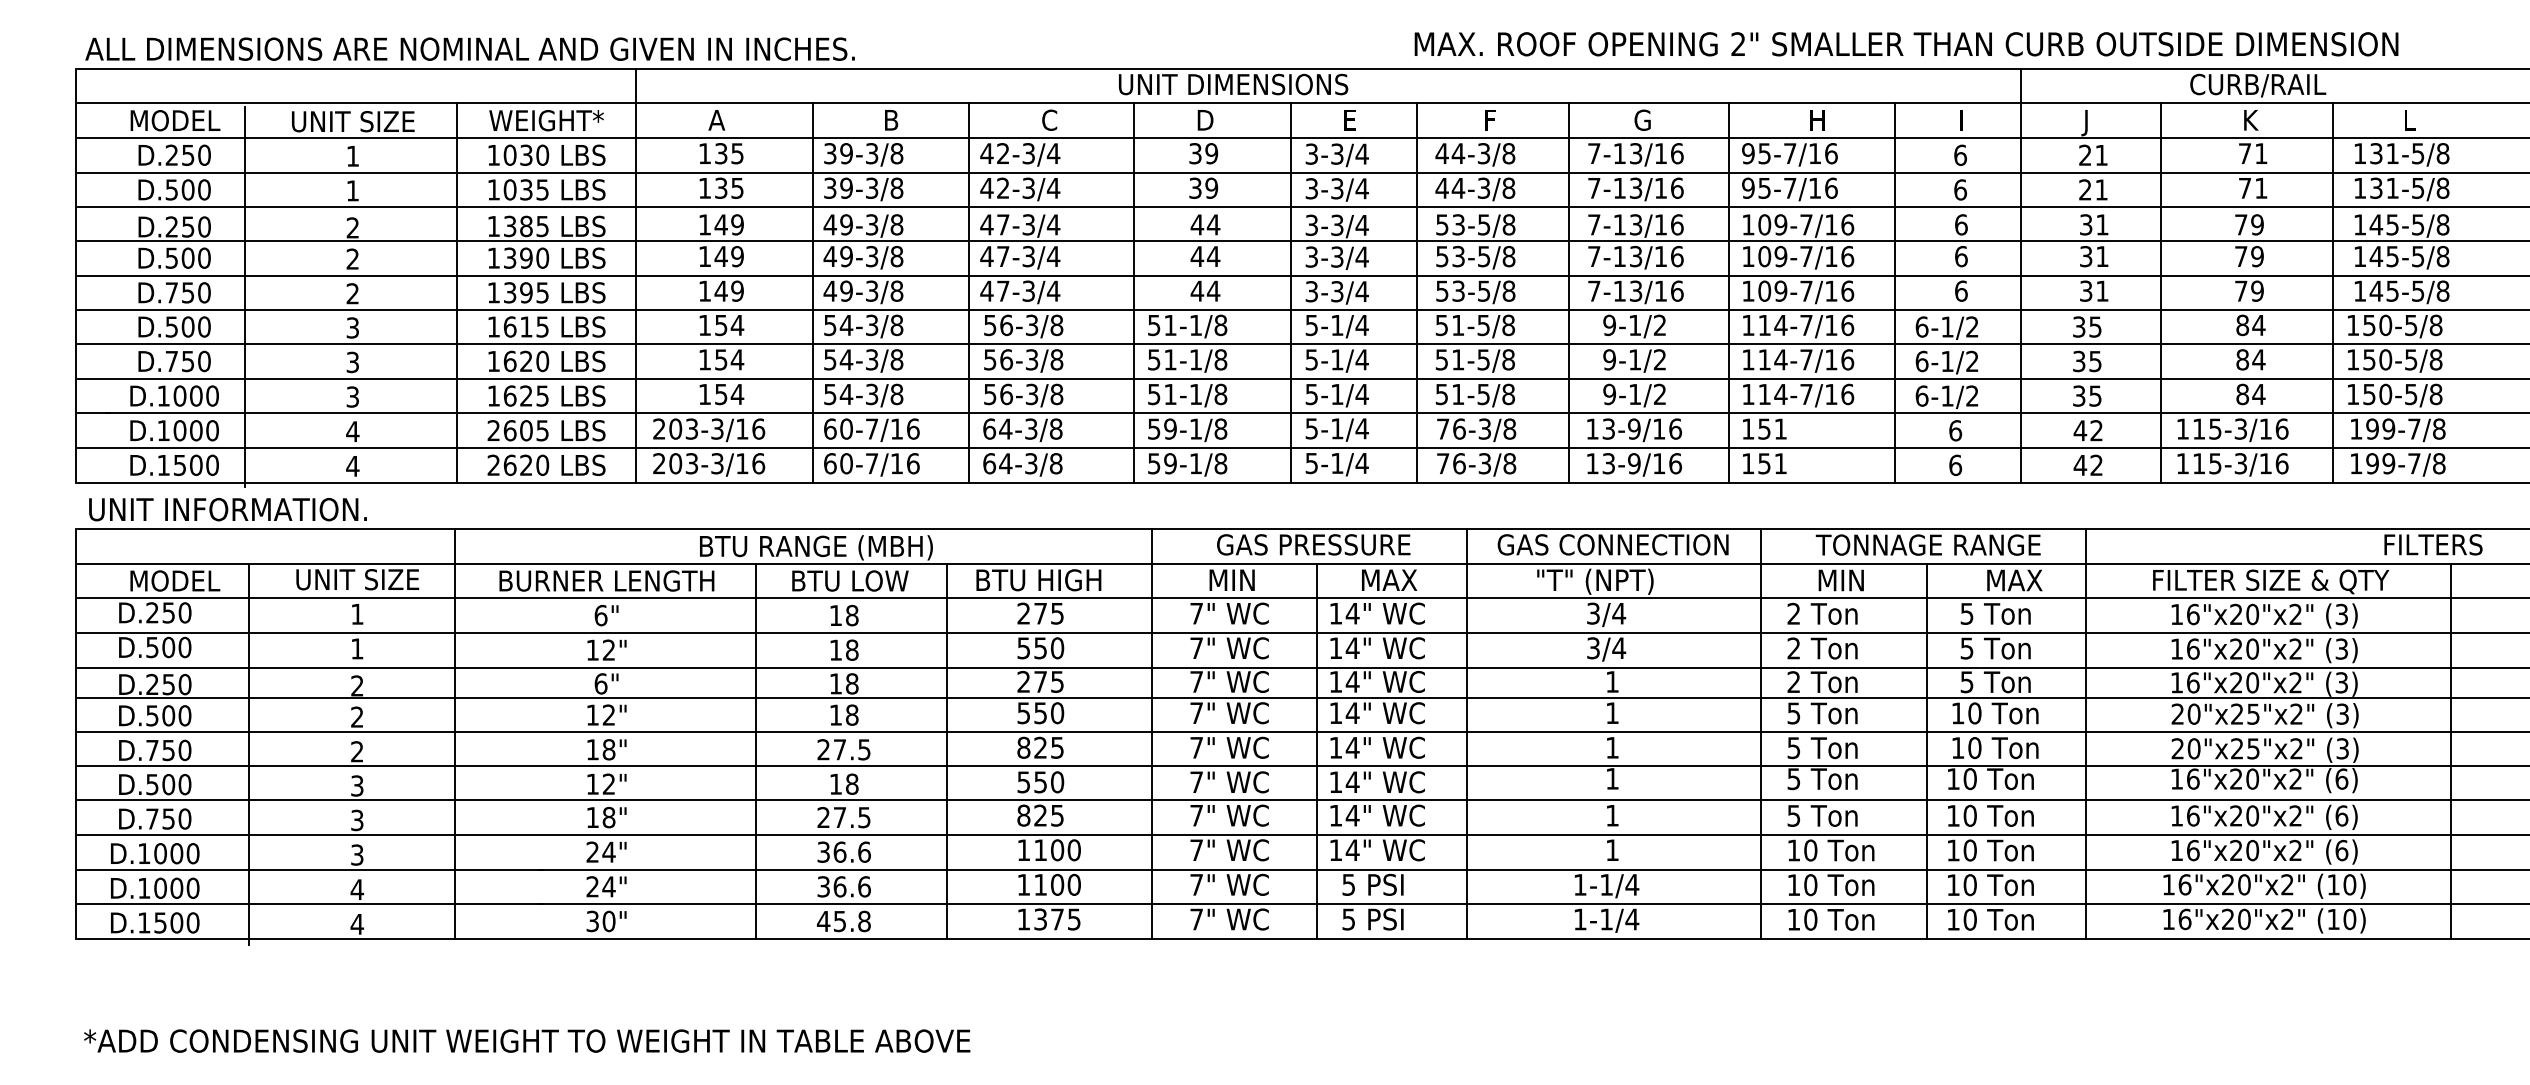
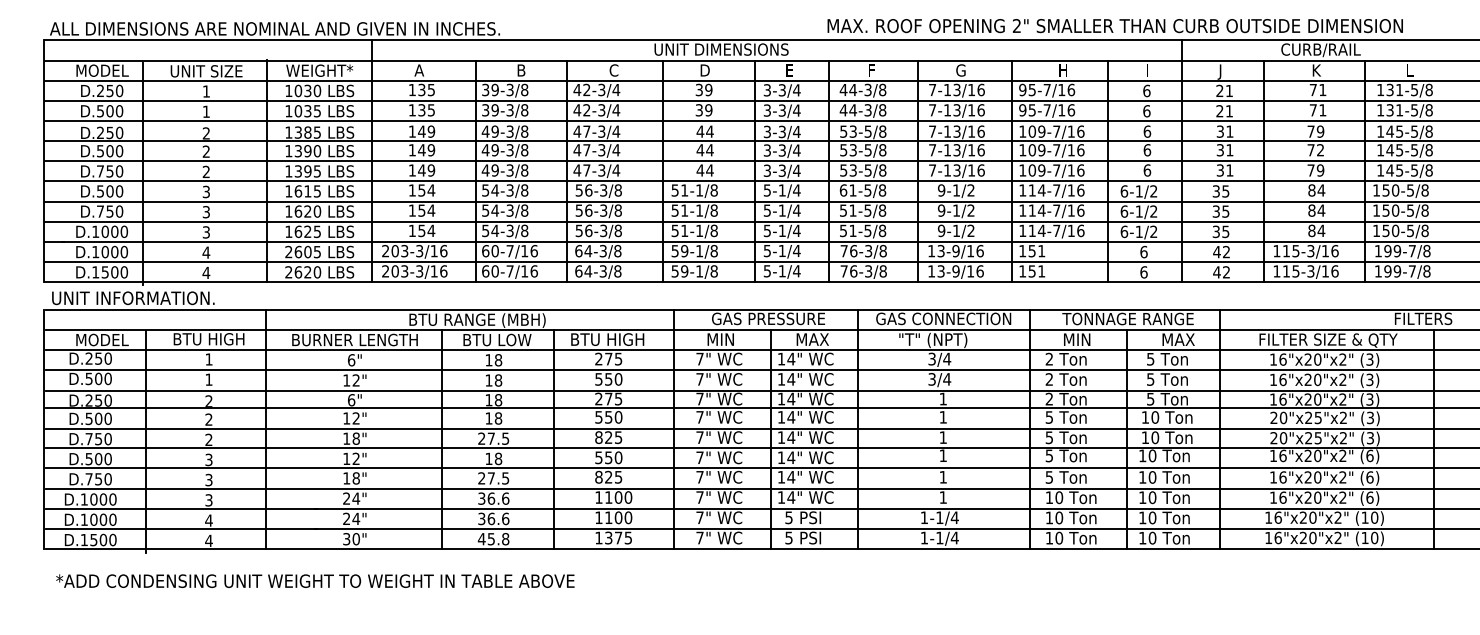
text: (2257, 257) -> (1320, 150), 79 -> 72
text: (1441, 325) -> (843, 190), 51-5/8 -> 61-5/8
text: (358, 580) -> (209, 339), UNIT SIZE -> BTU HIGH
text: (527, 1039) -> (315, 580), moved

